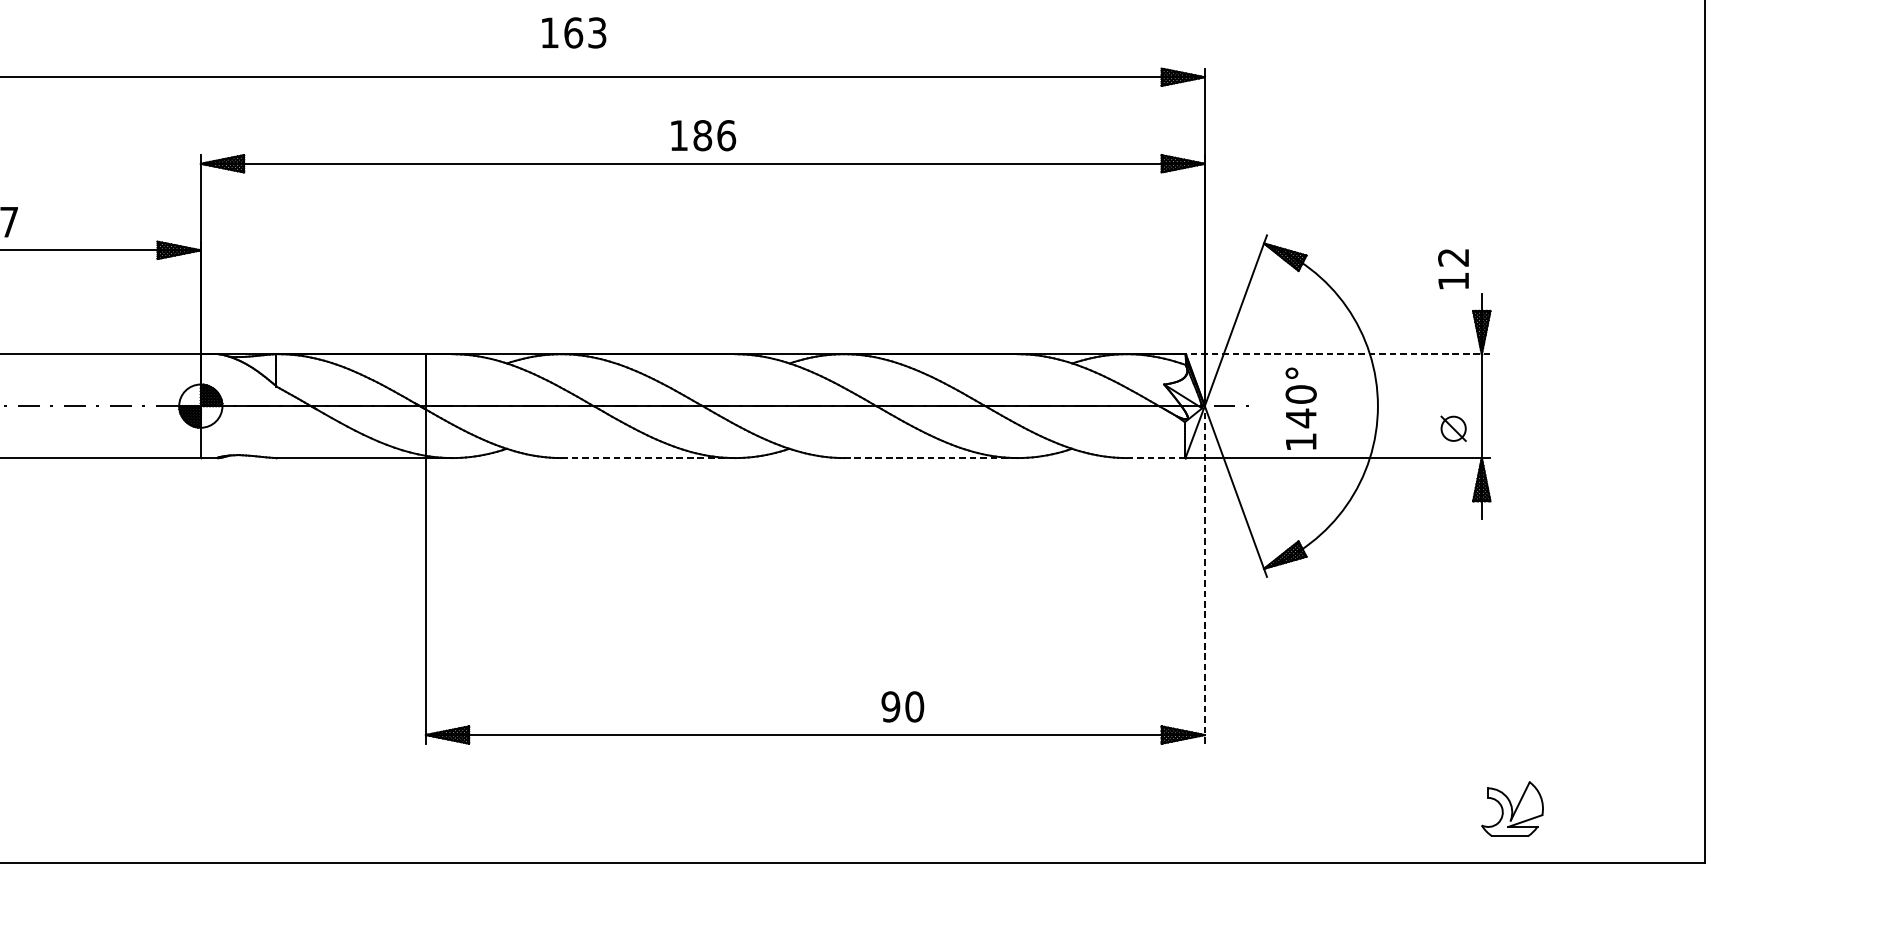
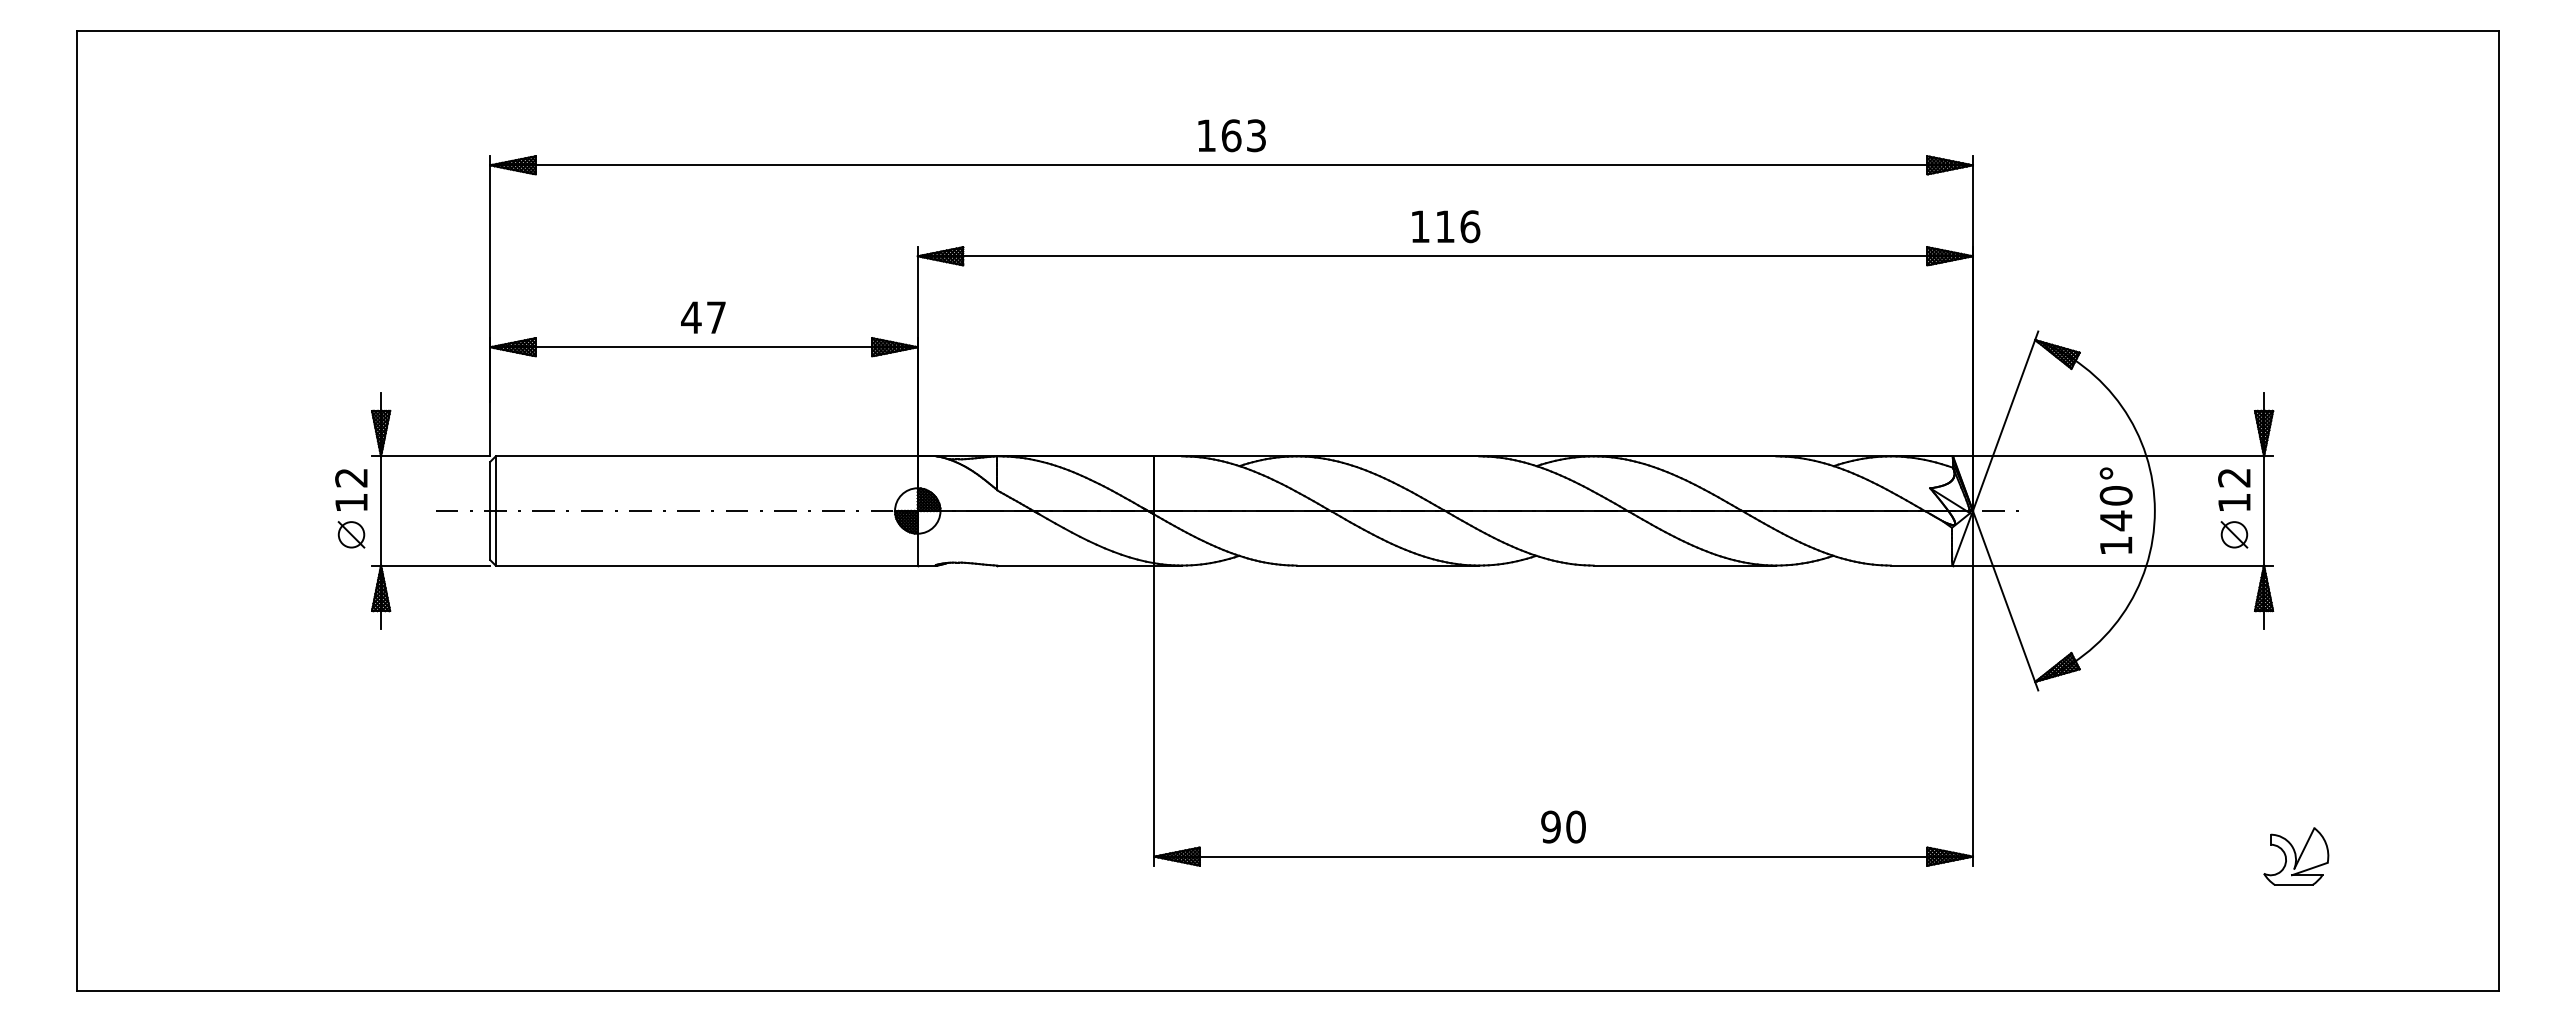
text: (573, 32) -> (1231, 135), moved
text: (702, 135) -> (1445, 226), 186 -> 116
text: (1453, 268) -> (2234, 489), moved
line: (1337, 354) -> (2112, 456), dashed -> solid
text: (1300, 408) -> (2115, 510), moved
line: (648, 458) -> (1388, 565), dashed -> solid
line: (931, 458) -> (1685, 565), dashed -> solid
line: (1155, 458) -> (1921, 565), dashed -> solid
line: (1204, 574) -> (1972, 687), dashed -> solid
text: (902, 706) -> (1563, 826), moved
part: (1512, 809) -> (2296, 856), moved

